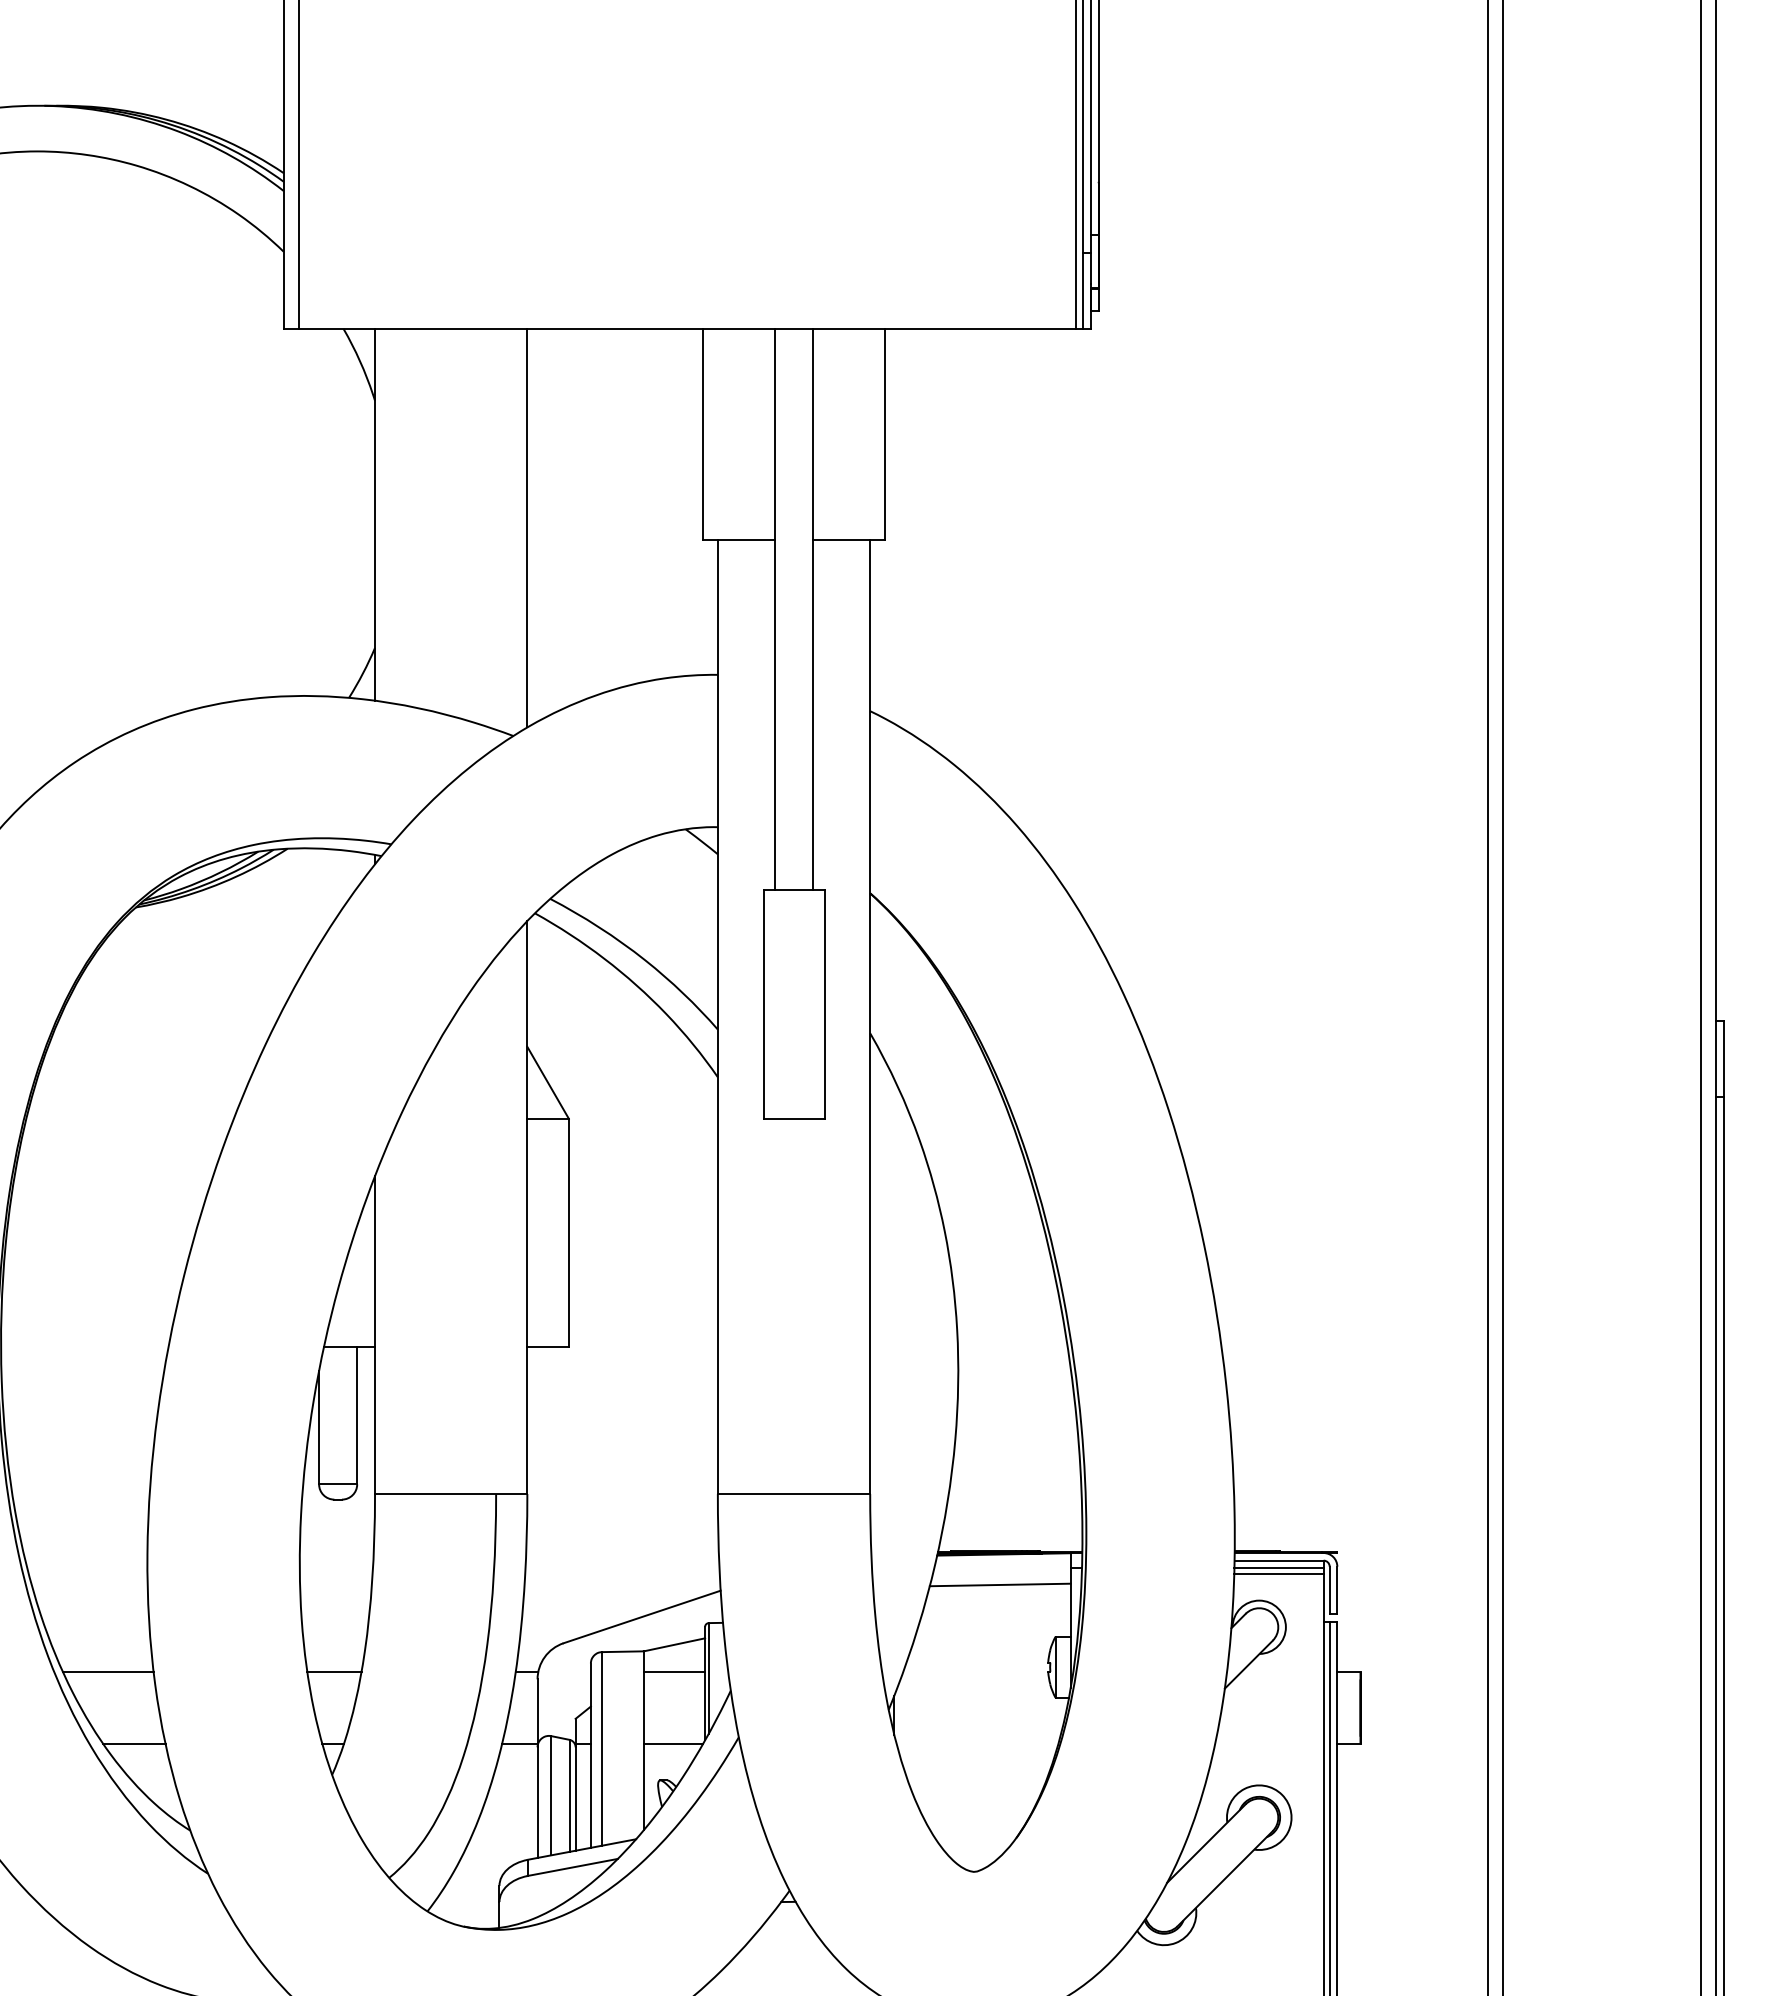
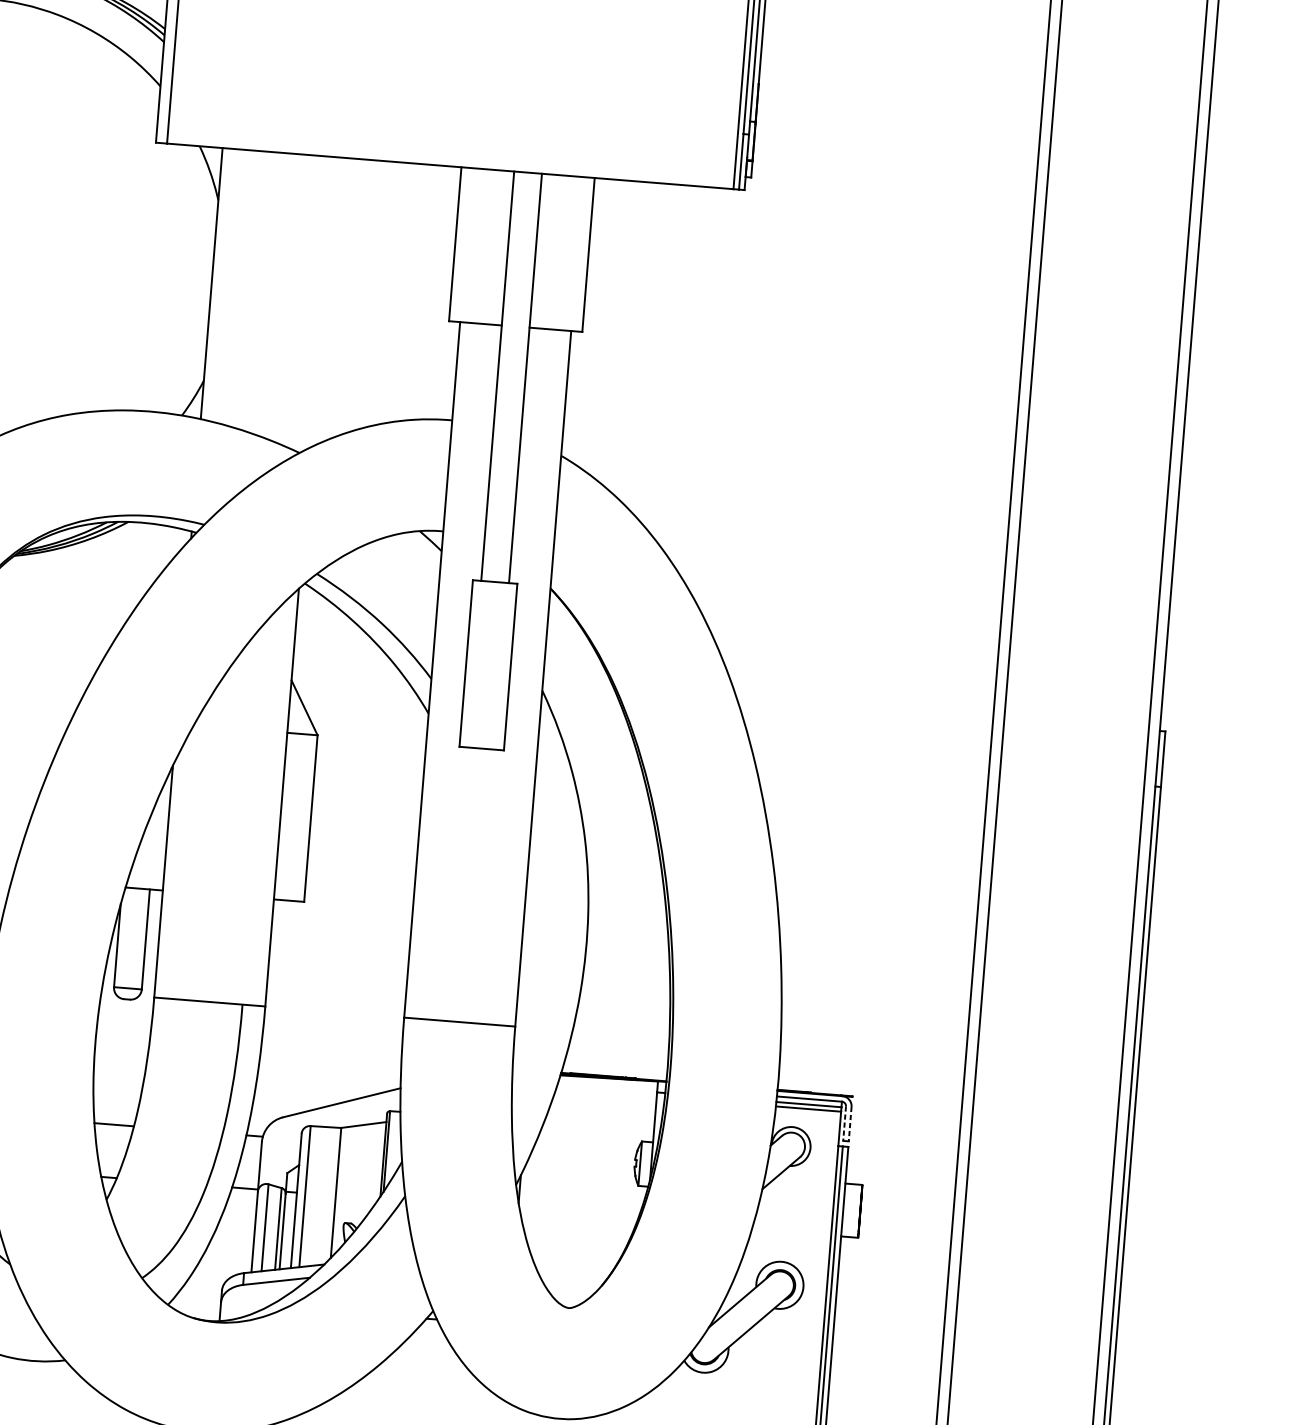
line: (527, 527) -> (322, 301), removed
line: (999, 1584) -> (604, 1100), removed
line: (1329, 1590) -> (844, 1123), solid -> dashed
line: (1337, 1590) -> (850, 1124), solid -> dashed
line: (674, 1671) -> (362, 1144), removed
line: (673, 1744) -> (357, 1197), removed

